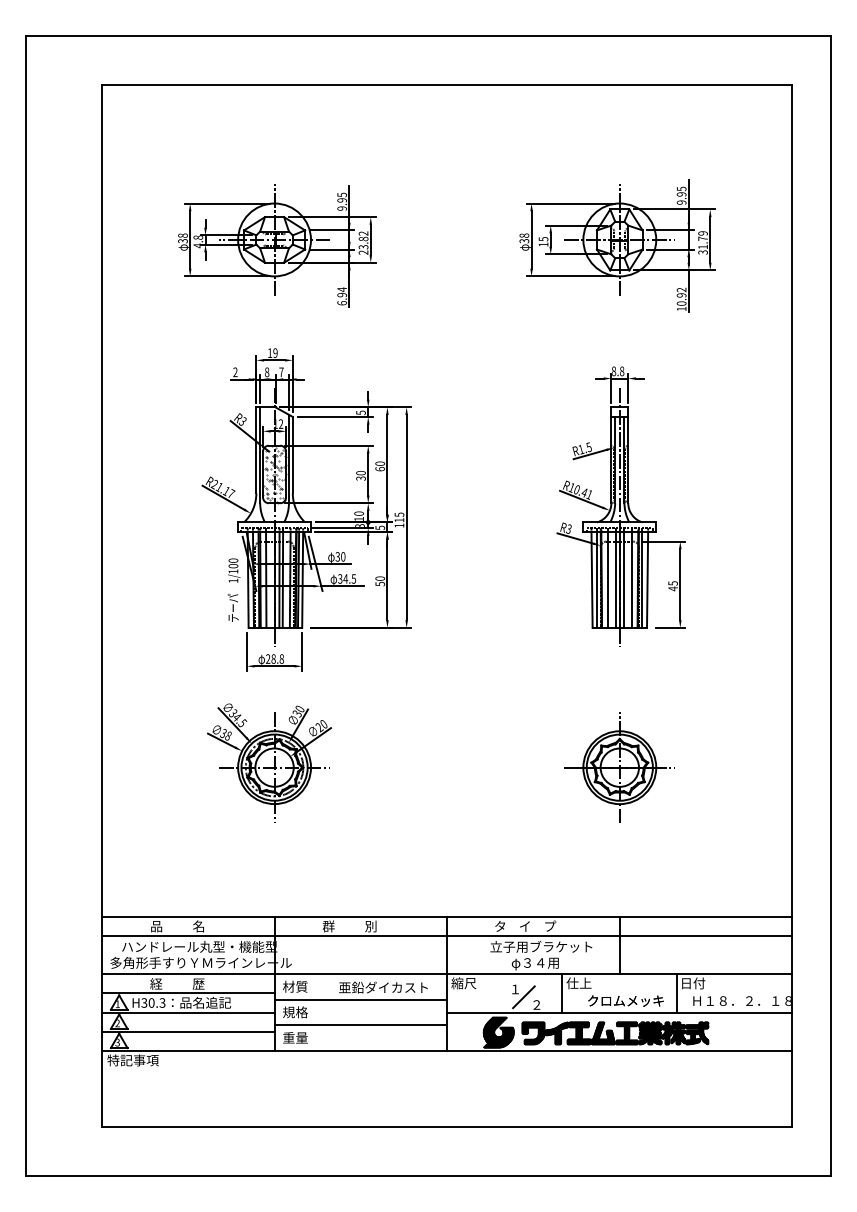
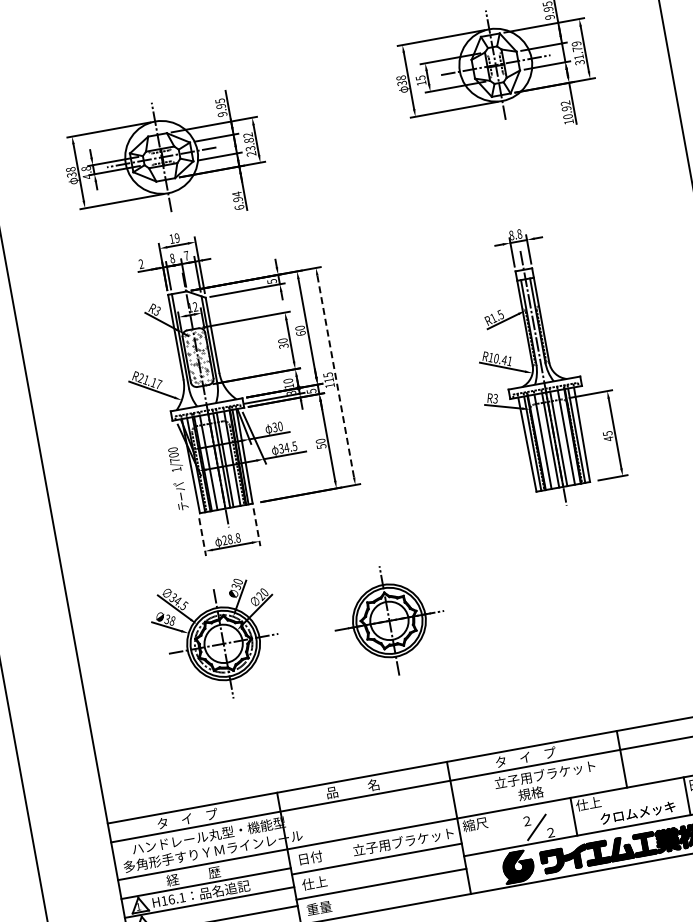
part: (277, 245) -> (165, 162), moved
part: (620, 506) -> (542, 367), moved
line: (406, 517) -> (335, 376), solid -> dashed
text: (233, 571) -> (174, 460), 1/100 -> 1/700
line: (246, 652) -> (202, 537), solid -> dashed
line: (302, 652) -> (257, 527), solid -> dashed
part: (269, 762) -> (217, 639), moved
part: (619, 767) -> (389, 620), moved
text: (181, 926) -> (187, 819), 品          名 -> タ    イ    プ
text: (349, 926) -> (352, 788), 群          別 -> 品          名
text: (534, 963) -> (541, 792), φ３４用 -> 規格
text: (294, 986) -> (309, 857), 材質 -> 日付
text: (389, 987) -> (402, 841), 亜鉛ダイカスト -> 立子用ブラケット
text: (515, 988) -> (527, 820), １ -> ２
text: (153, 1002) -> (173, 898), H30.3 -> H16.1
text: (294, 1012) -> (313, 883), 規格 -> 仕上

